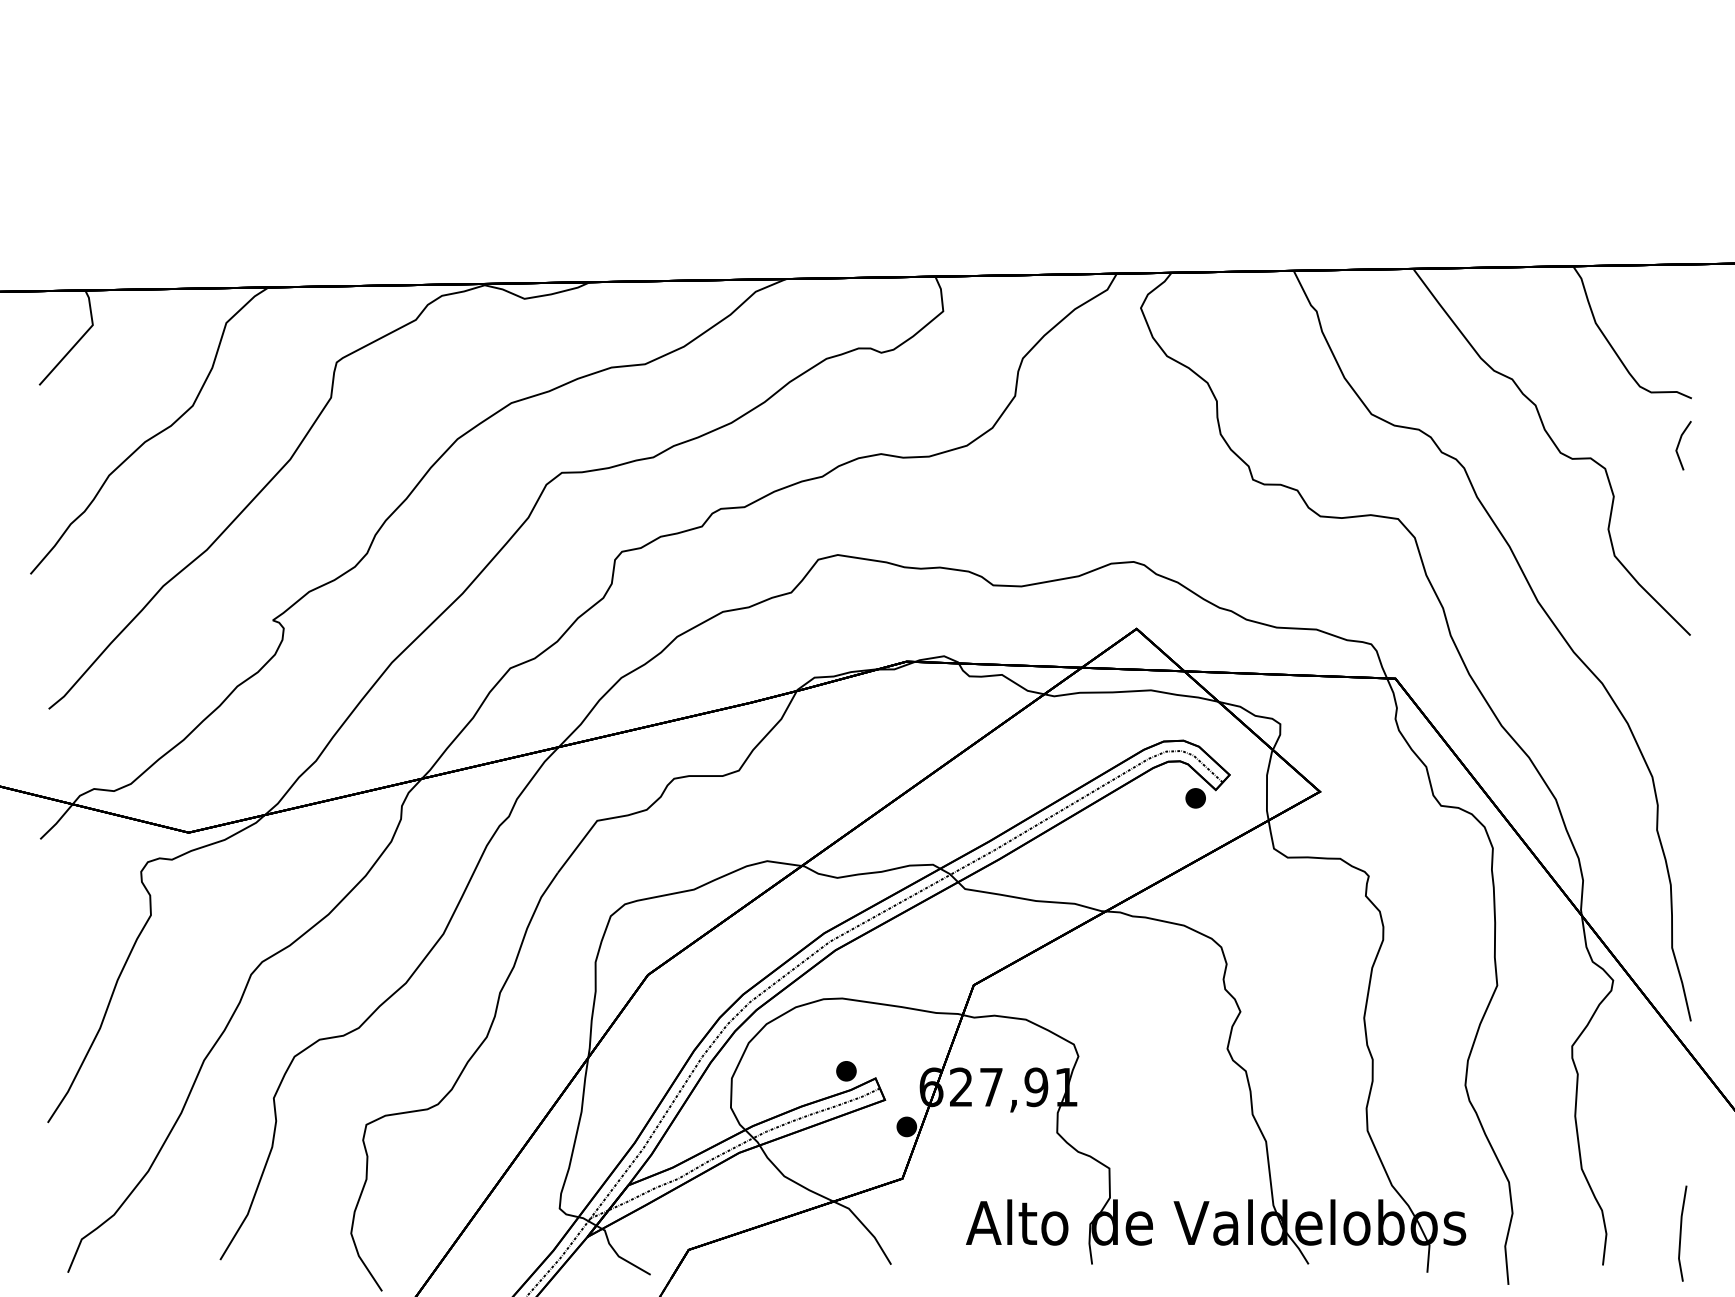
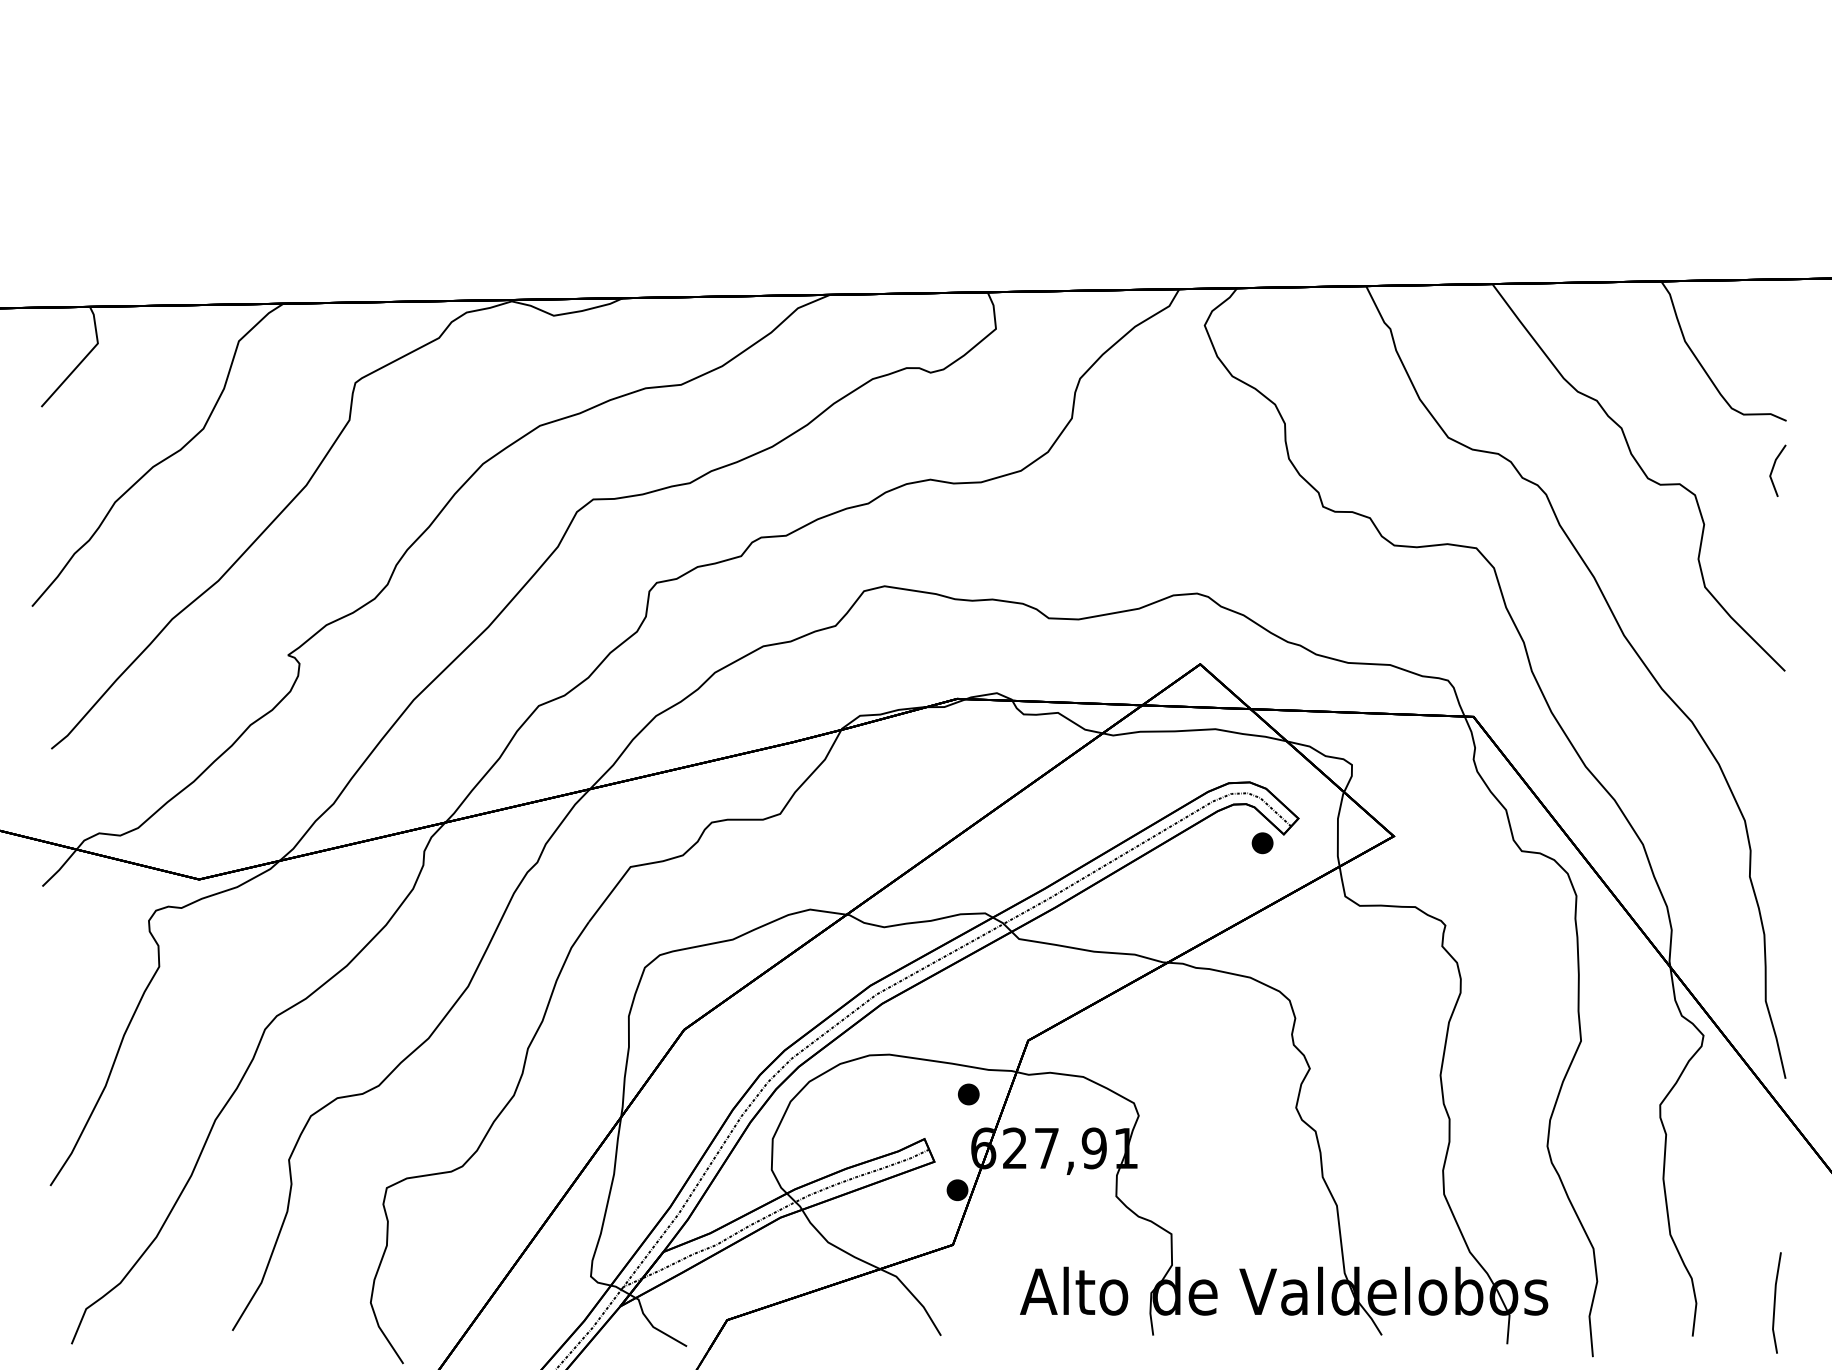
part: (846, 1071) -> (968, 1094), moved

